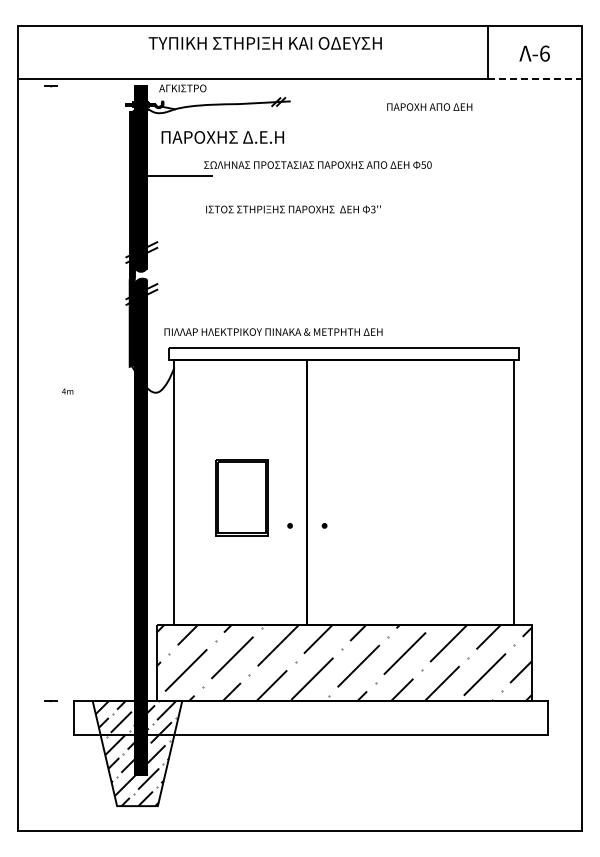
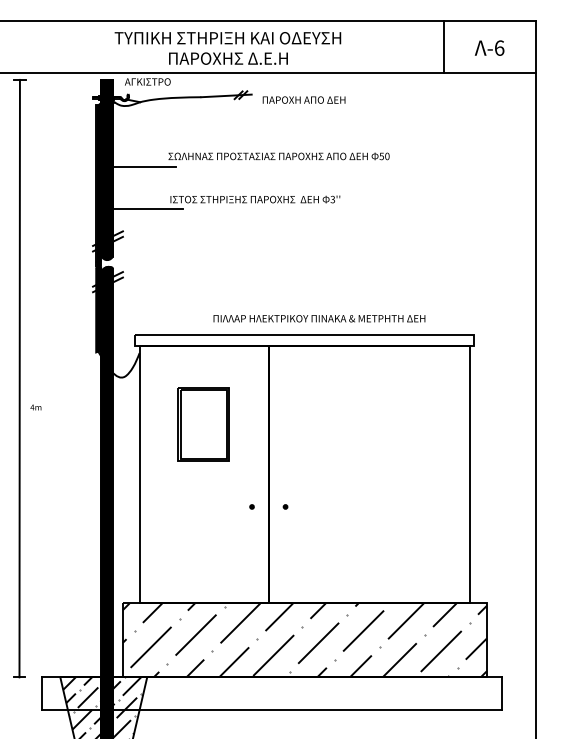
line: (535, 79) -> (490, 73), dashed -> solid
text: (429, 106) -> (303, 99), moved
text: (222, 137) -> (228, 58), moved
line: (179, 218) -> (144, 208), added
text: (273, 331) -> (319, 318), moved
text: (67, 391) -> (35, 407), moved
line: (50, 393) -> (19, 378), added
part: (241, 497) -> (202, 423), moved

